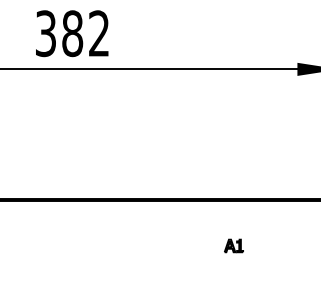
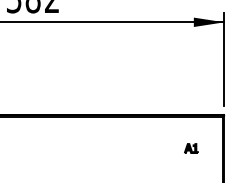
part: (233, 245) -> (191, 148), moved

